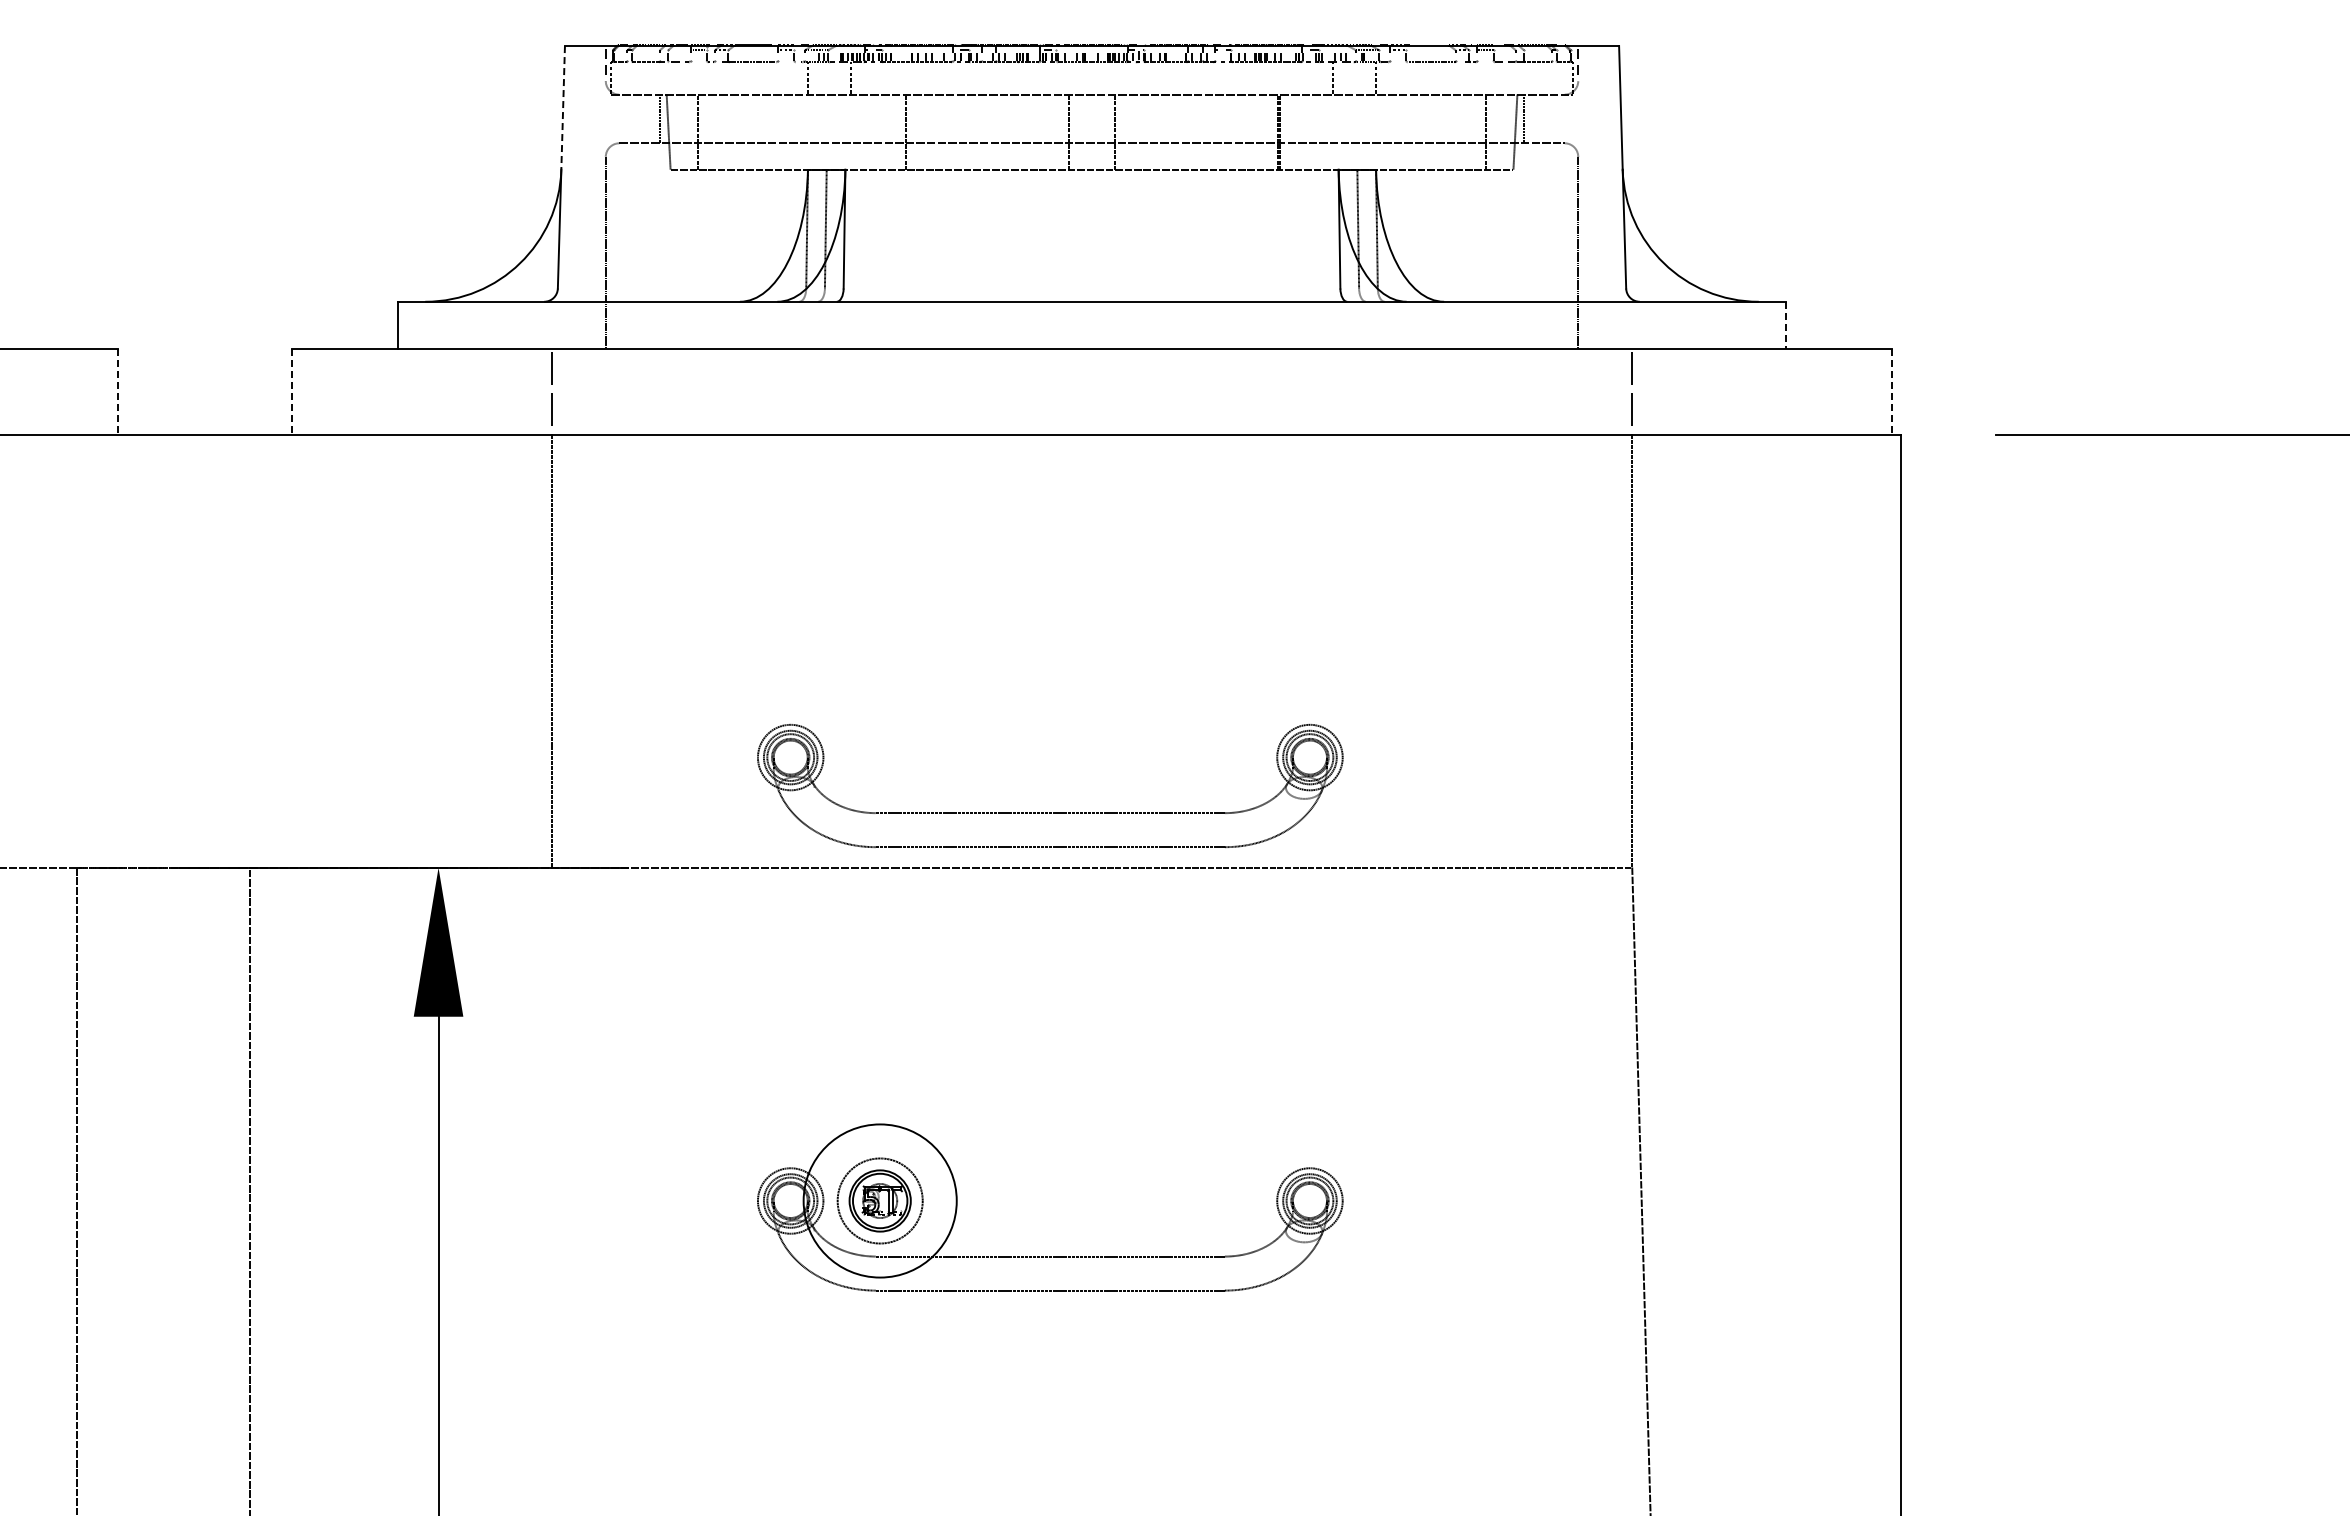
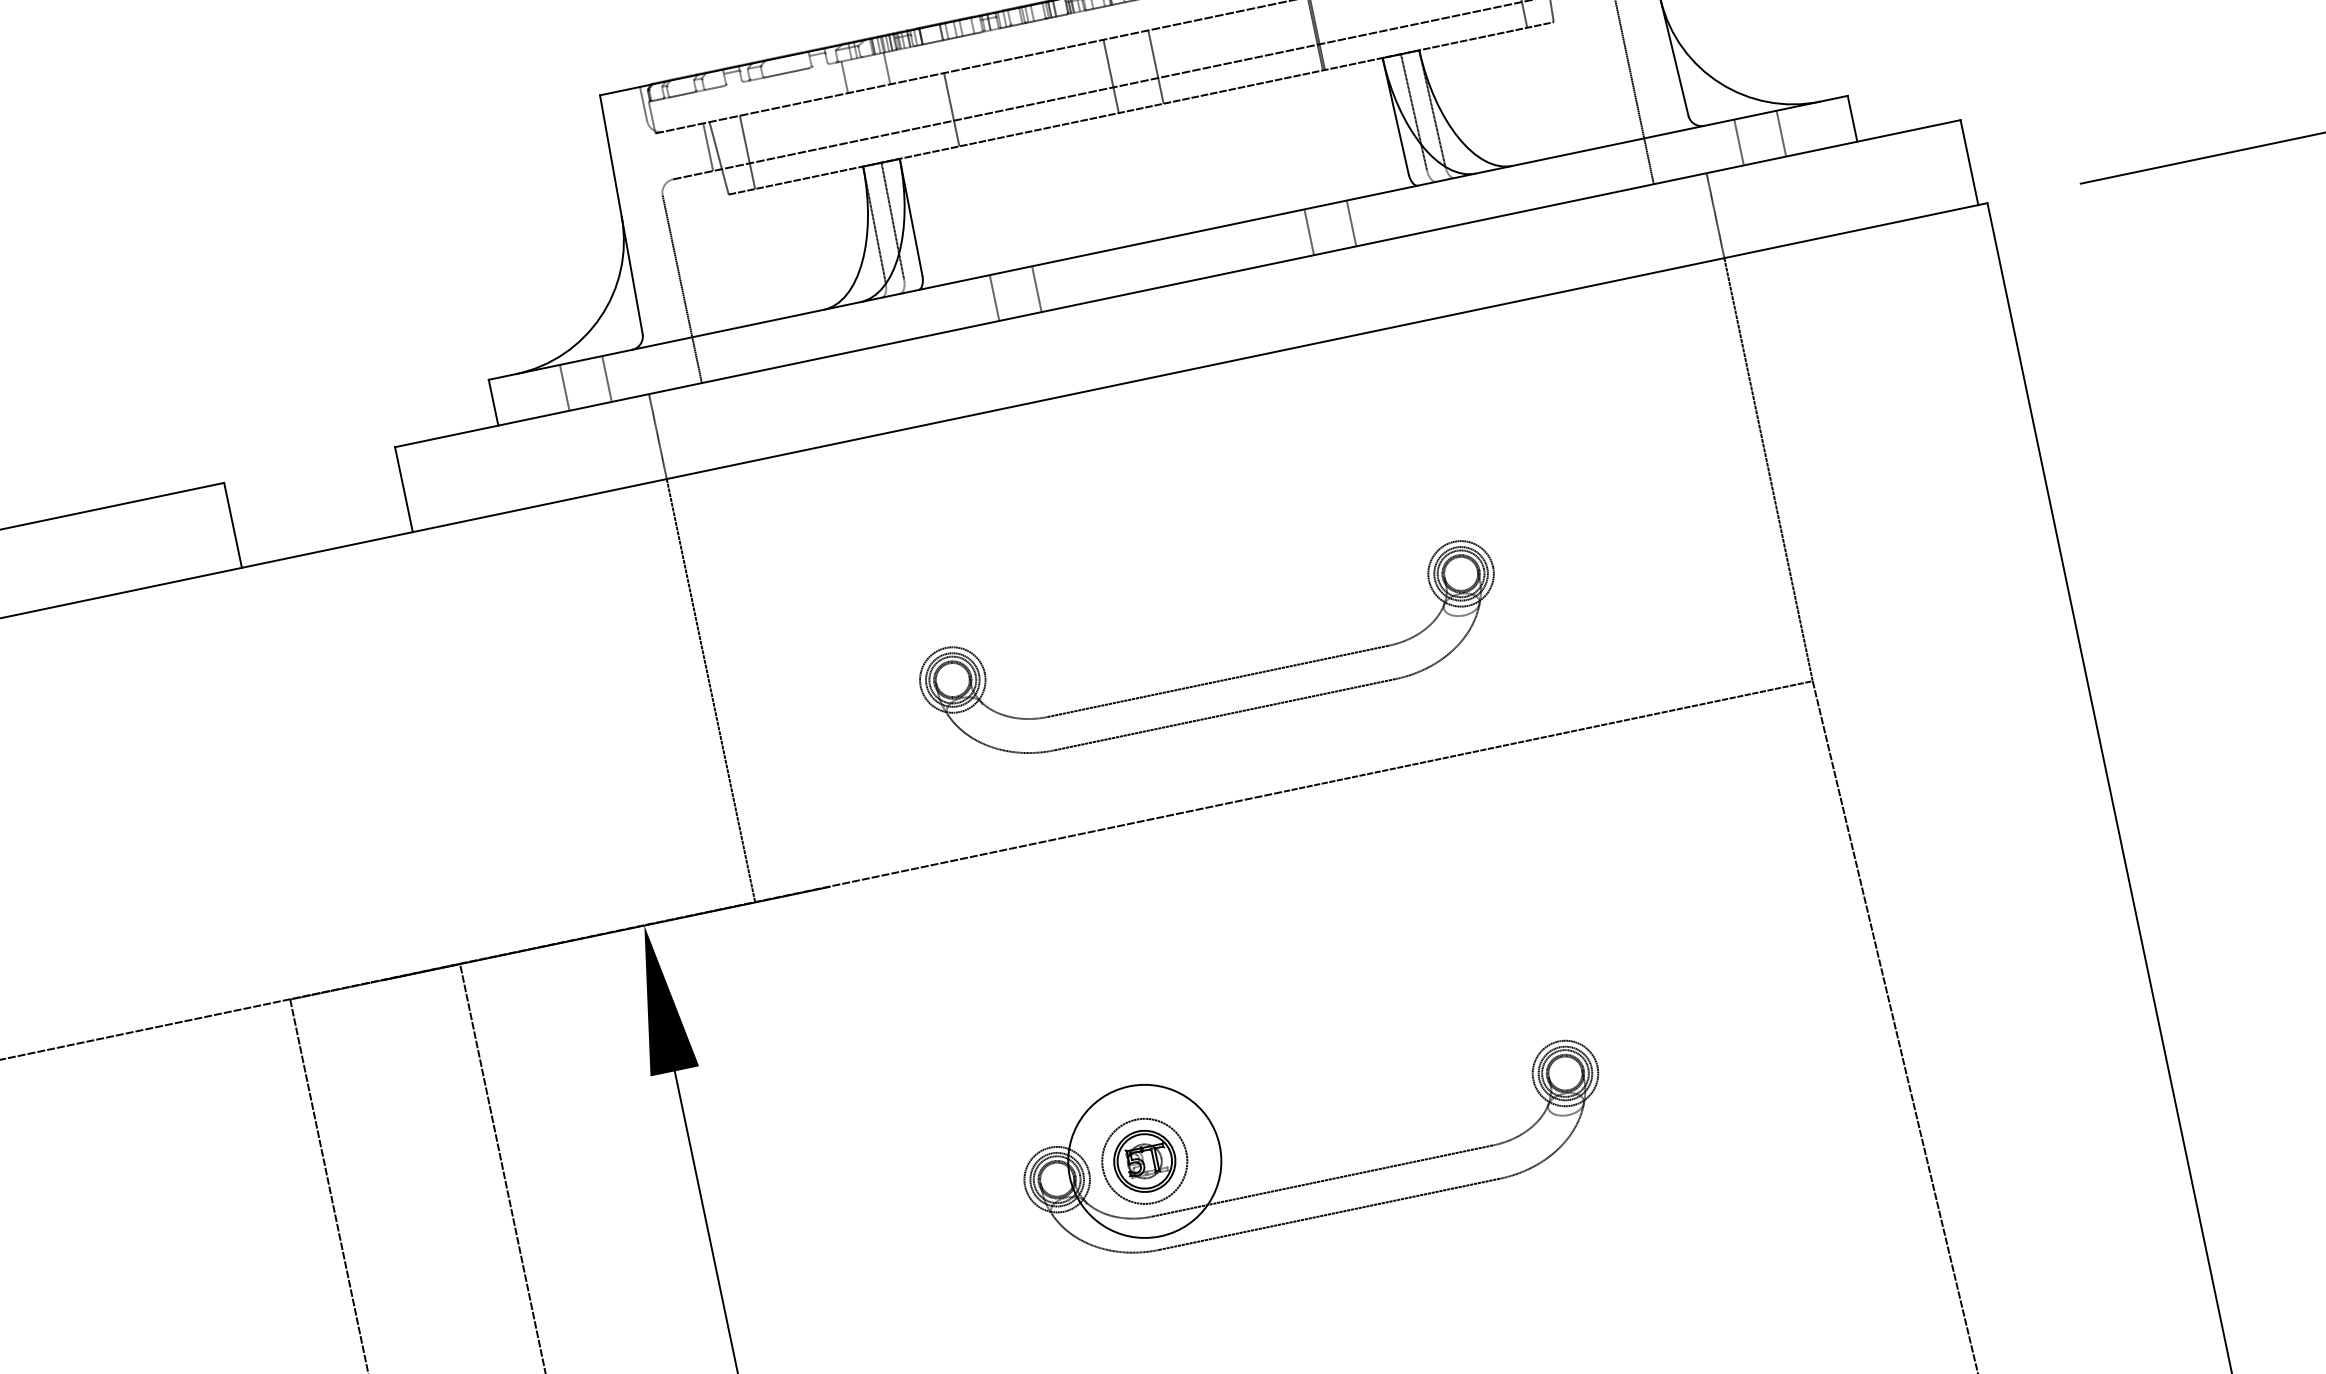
line: (563, 107) -> (611, 155), dashed -> solid
line: (470, 324) -> (564, 387), added
line: (513, 324) -> (606, 378), added
line: (909, 324) -> (994, 297), added
line: (952, 324) -> (1036, 288), added
line: (1231, 324) -> (1309, 231), added
line: (1274, 324) -> (1351, 222), added
line: (1670, 324) -> (1739, 141), added
line: (1713, 324) -> (1781, 133), added
line: (1786, 325) -> (1852, 119), dashed -> solid
line: (117, 392) -> (232, 525), dashed -> solid
line: (292, 392) -> (404, 490), dashed -> solid
line: (1891, 392) -> (1969, 163), dashed -> solid
part: (1050, 812) -> (1218, 680), moved

